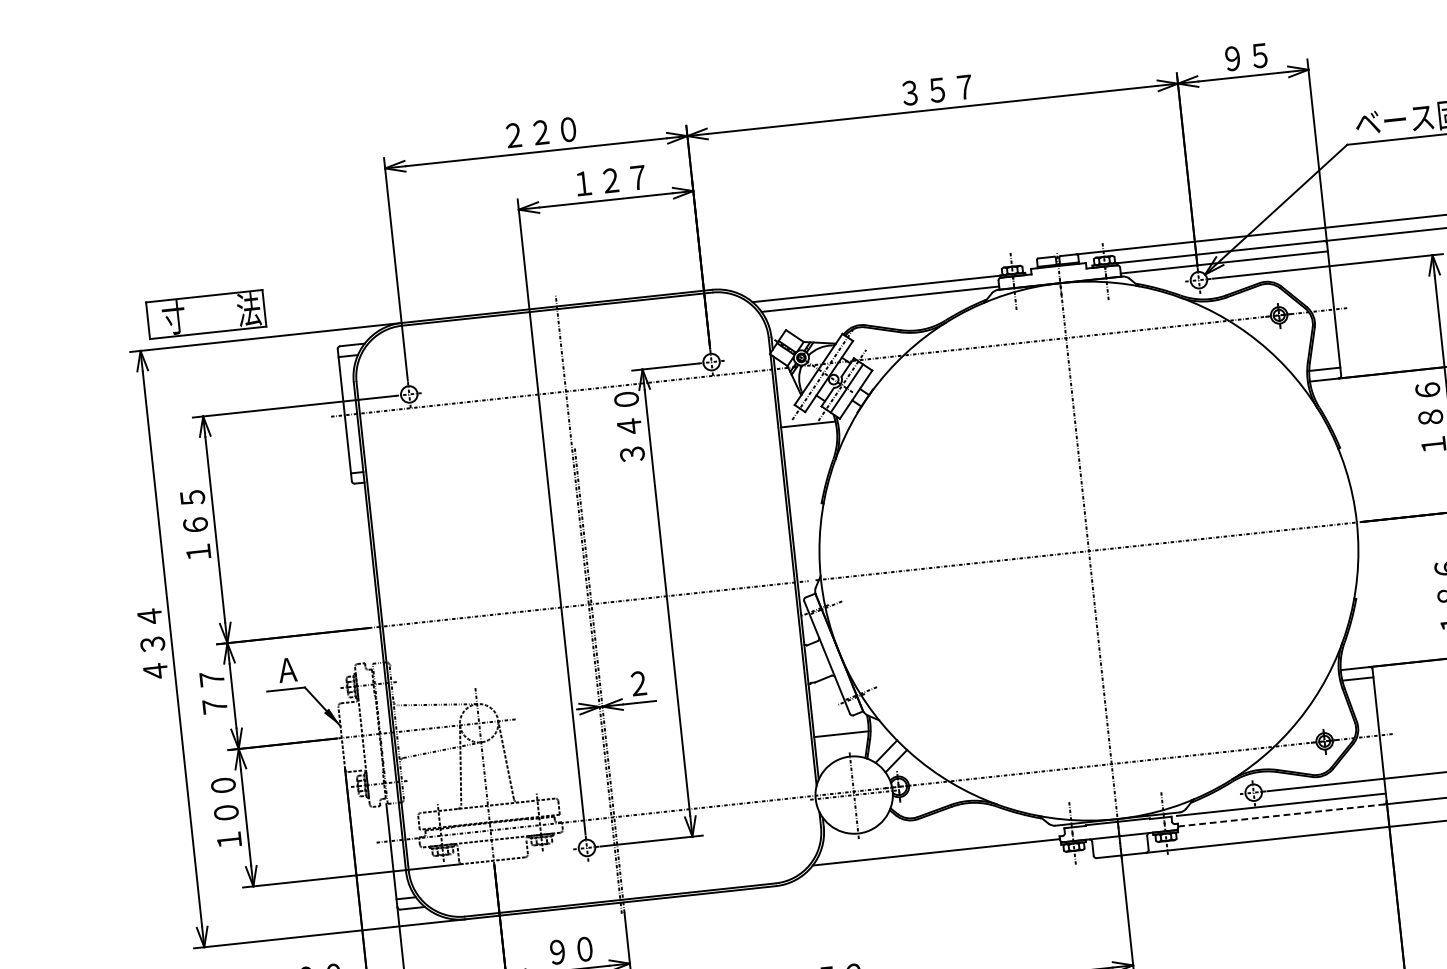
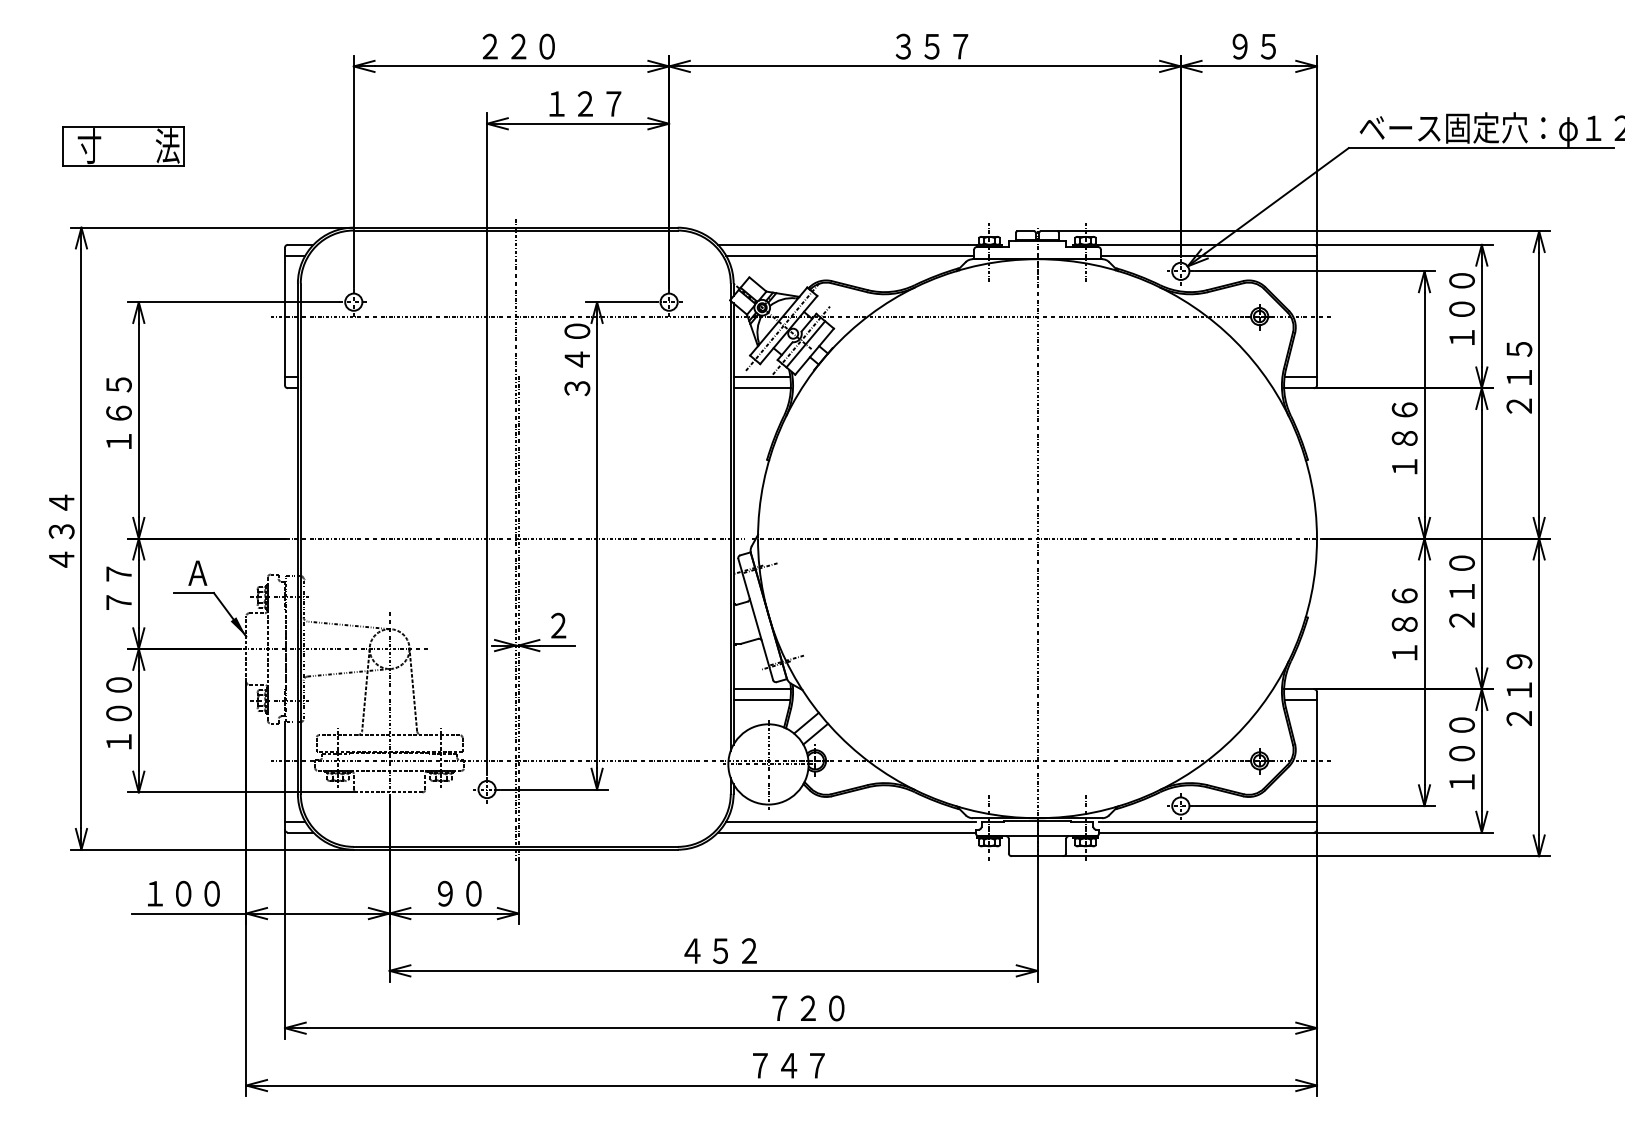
part: (206, 314) -> (123, 146), moved
line: (808, 435) -> (761, 388), added
line: (839, 723) -> (761, 689), added
line: (1282, 815) -> (1207, 832), dashed -> solid
line: (938, 841) -> (850, 821), added

